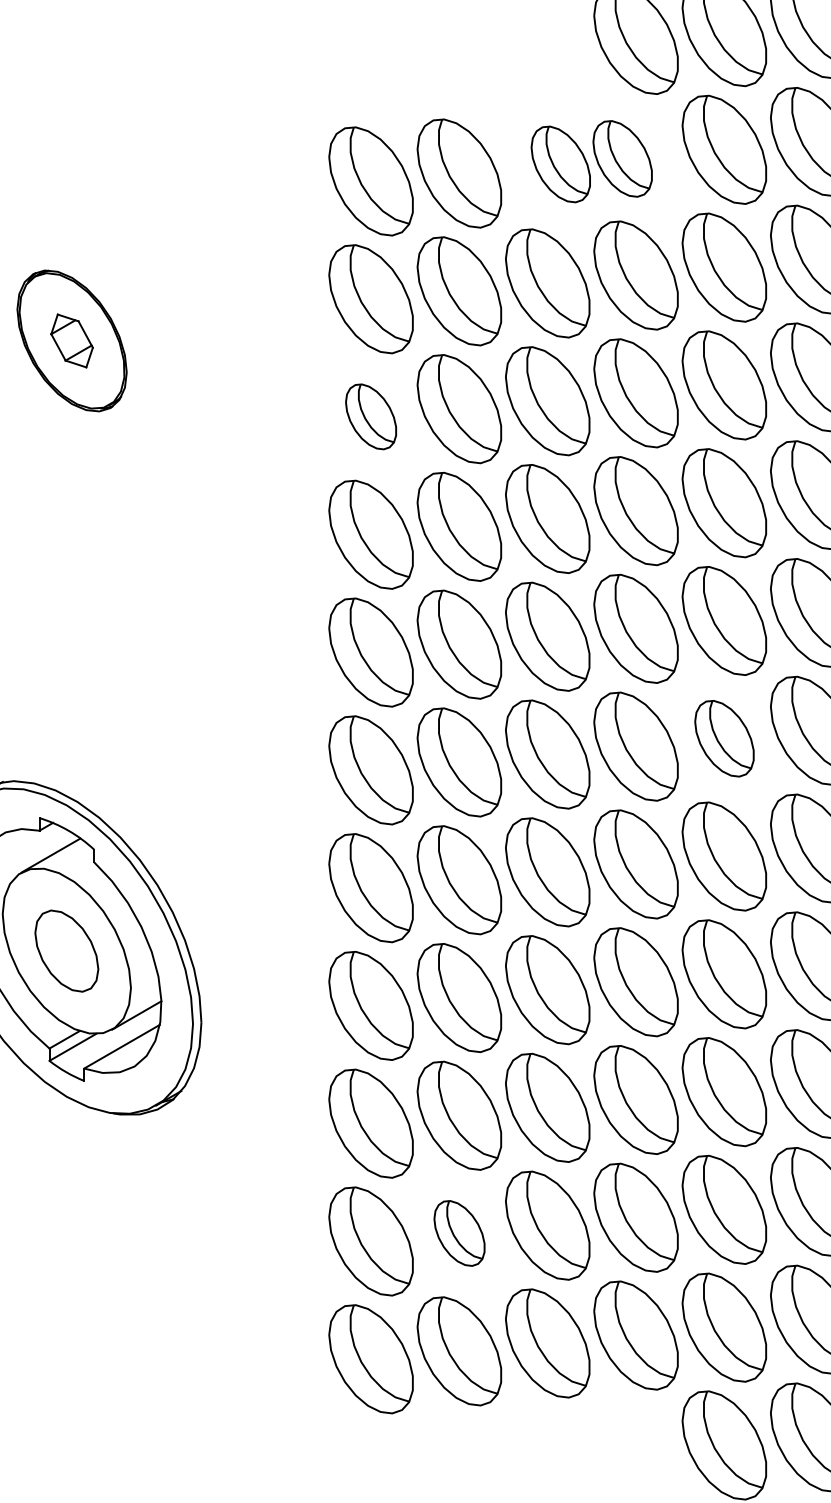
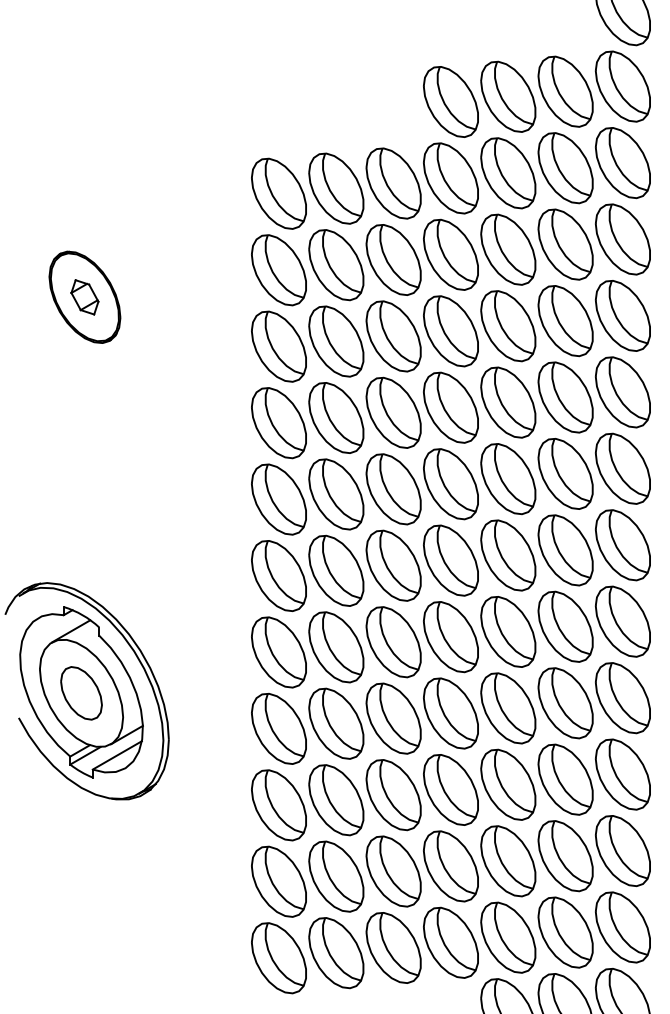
part: (590, 160) -> (421, 180), size x1.43
part: (370, 416) -> (278, 346), size x1.67
part: (724, 738) -> (508, 555), size x1.43
part: (459, 1233) -> (336, 876), size x1.67

